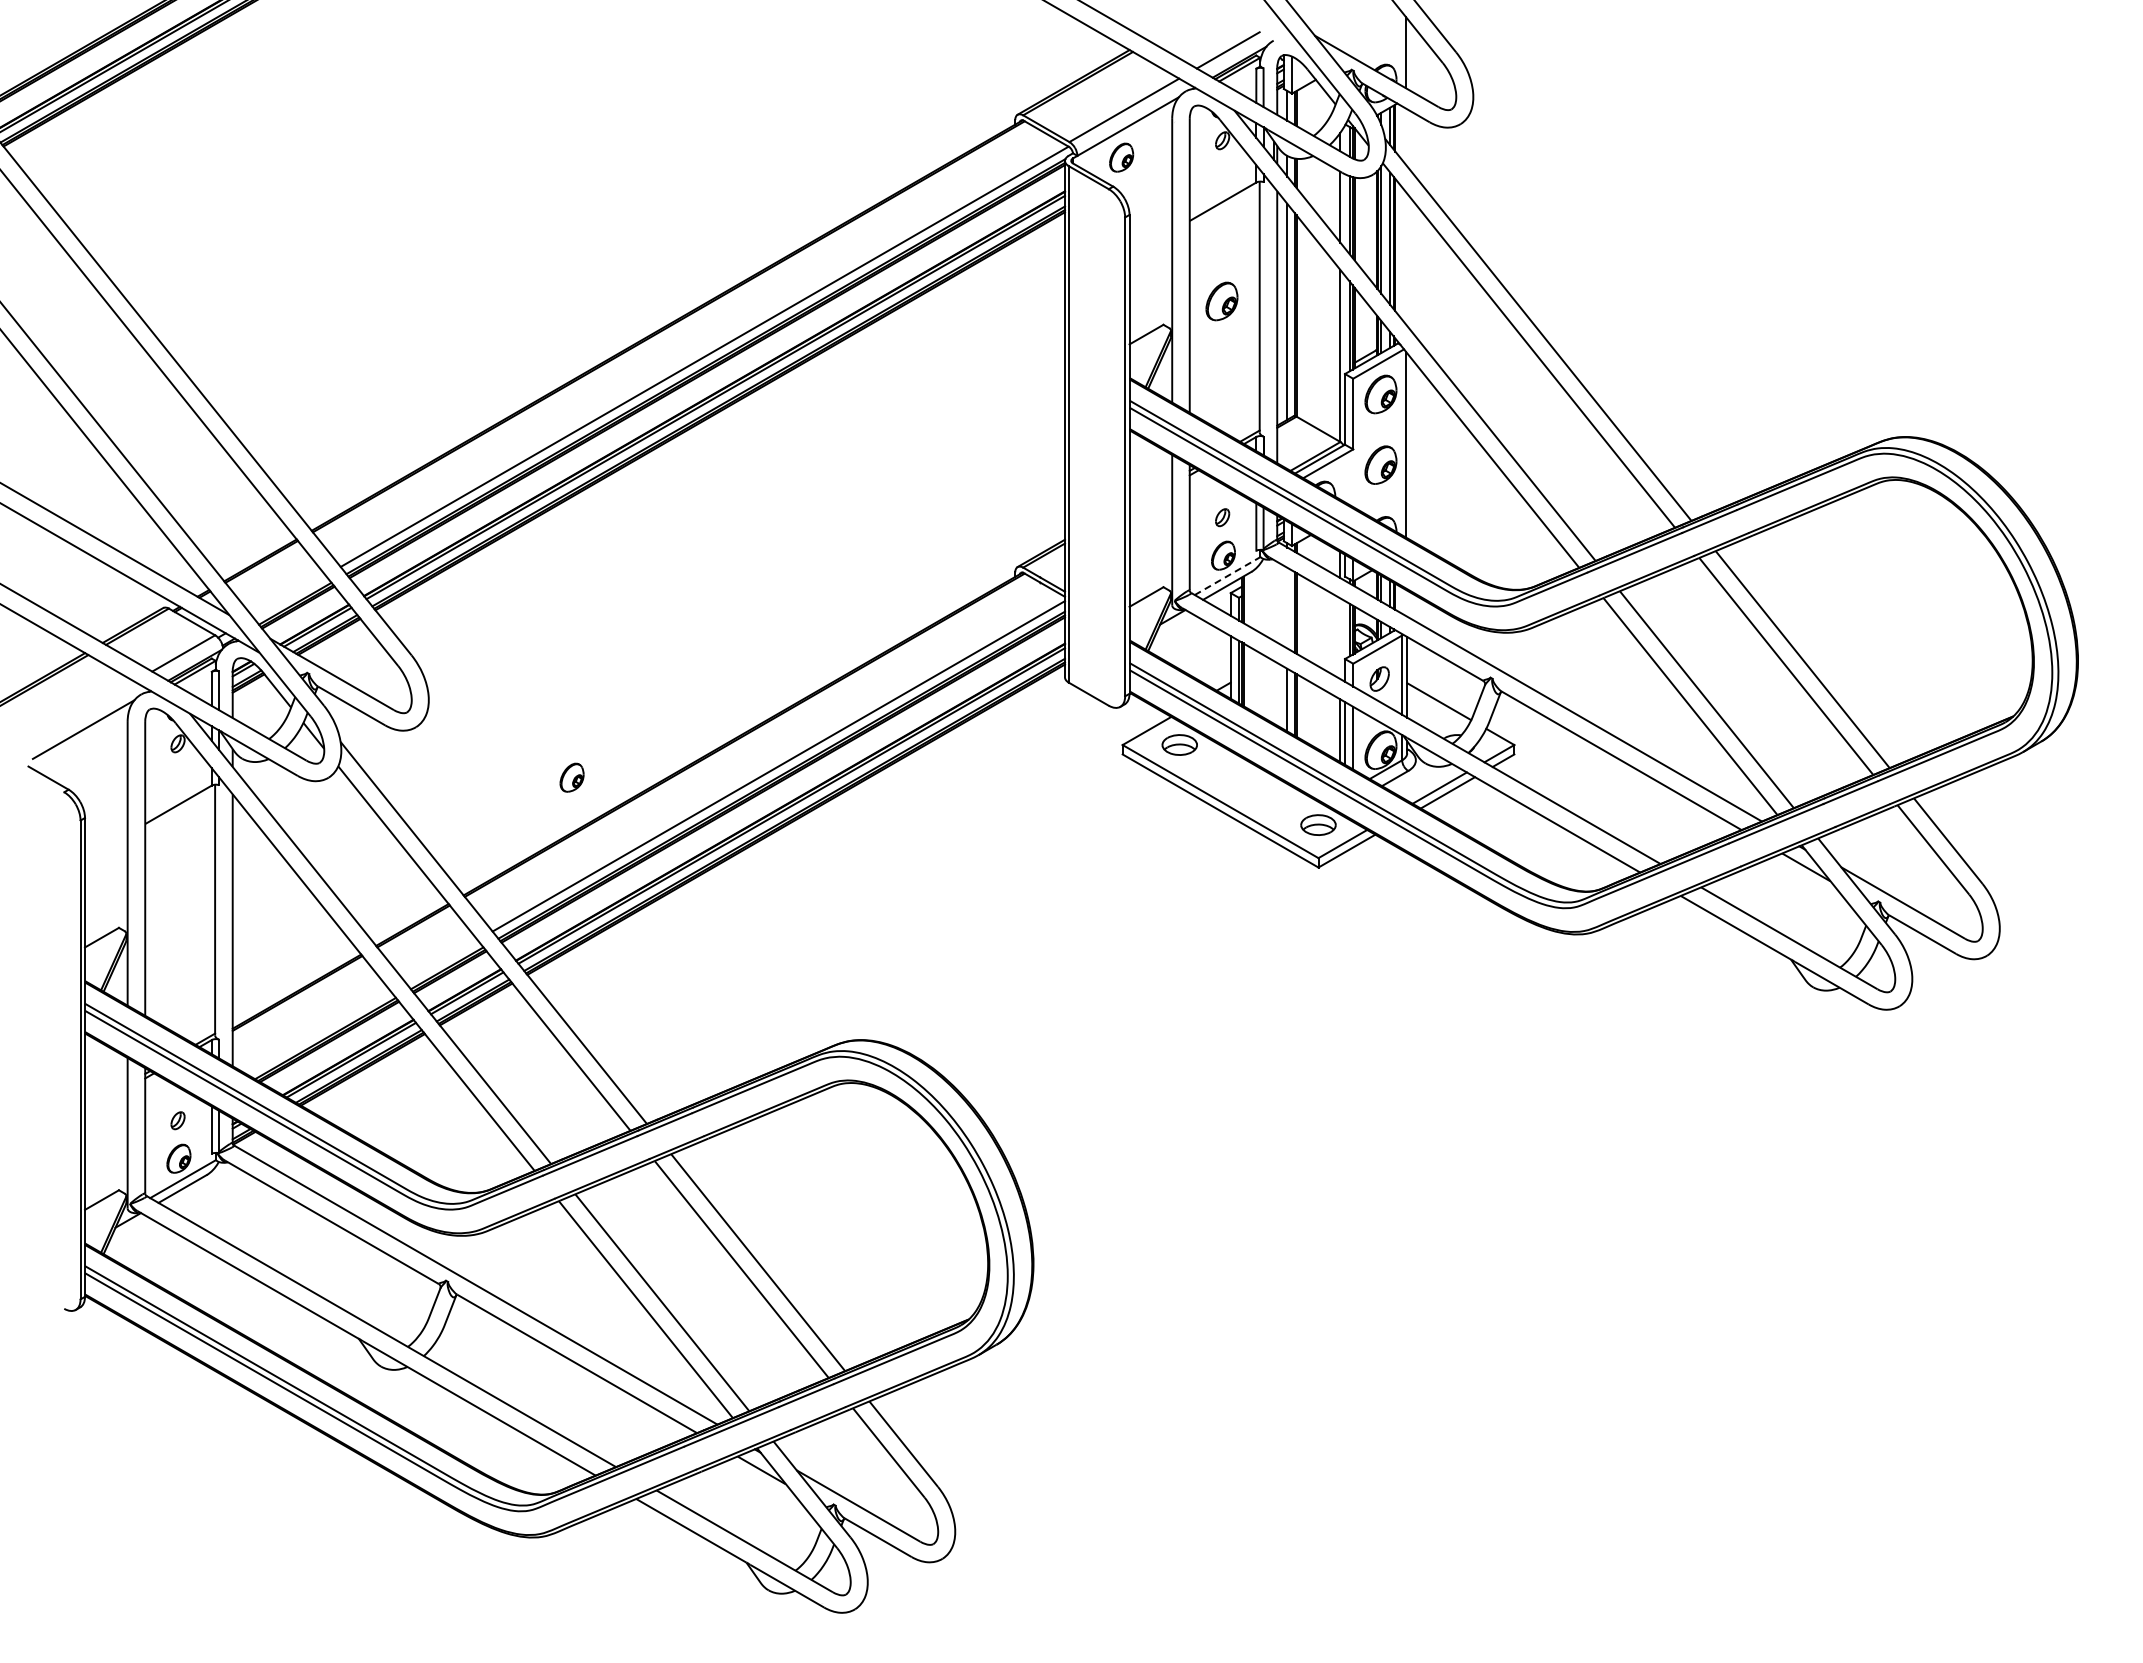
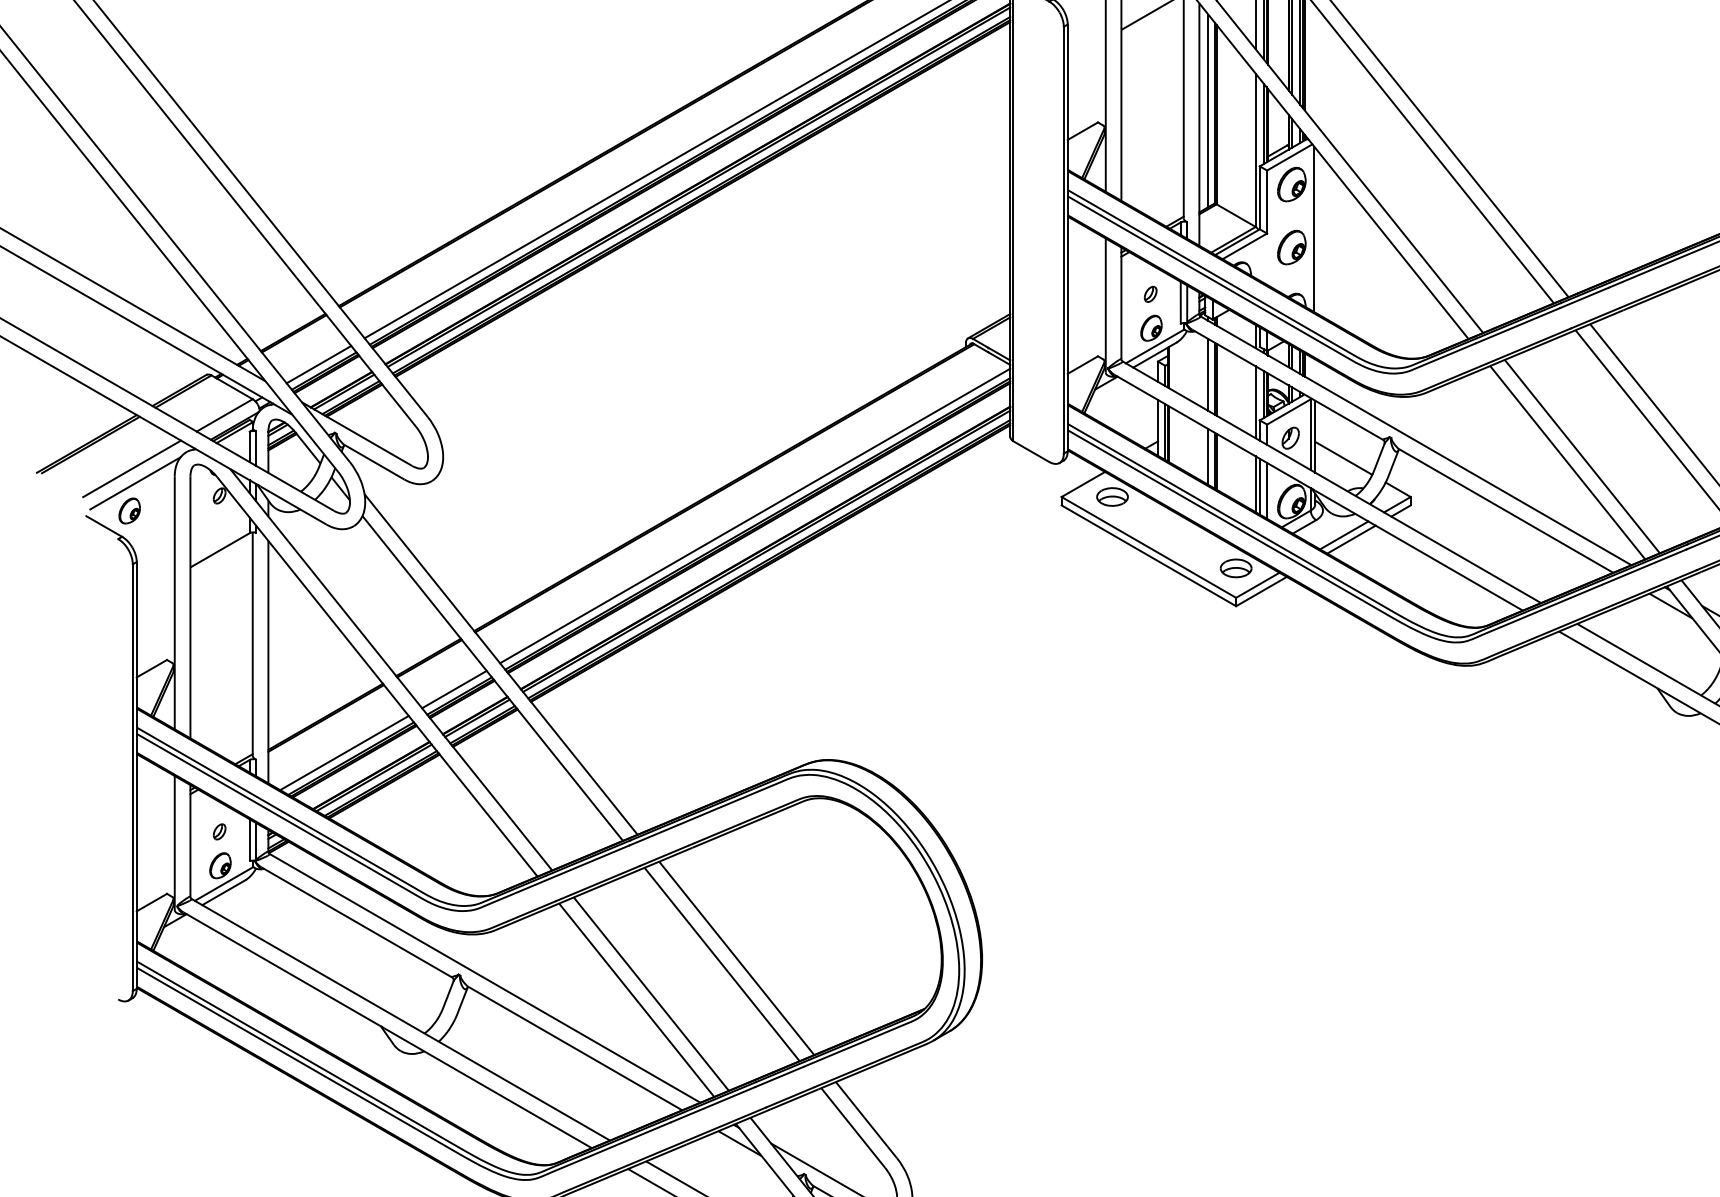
part: (1221, 301) -> (1149, 101), removed
line: (1227, 576) -> (1155, 346), dashed -> solid
line: (289, 596) -> (319, 364), added
line: (1287, 607) -> (1208, 374), added
line: (1340, 638) -> (1255, 402), added
line: (79, 713) -> (131, 468), added
part: (571, 777) -> (129, 510), moved
line: (441, 961) -> (454, 689), added
line: (317, 1031) -> (343, 752), added

